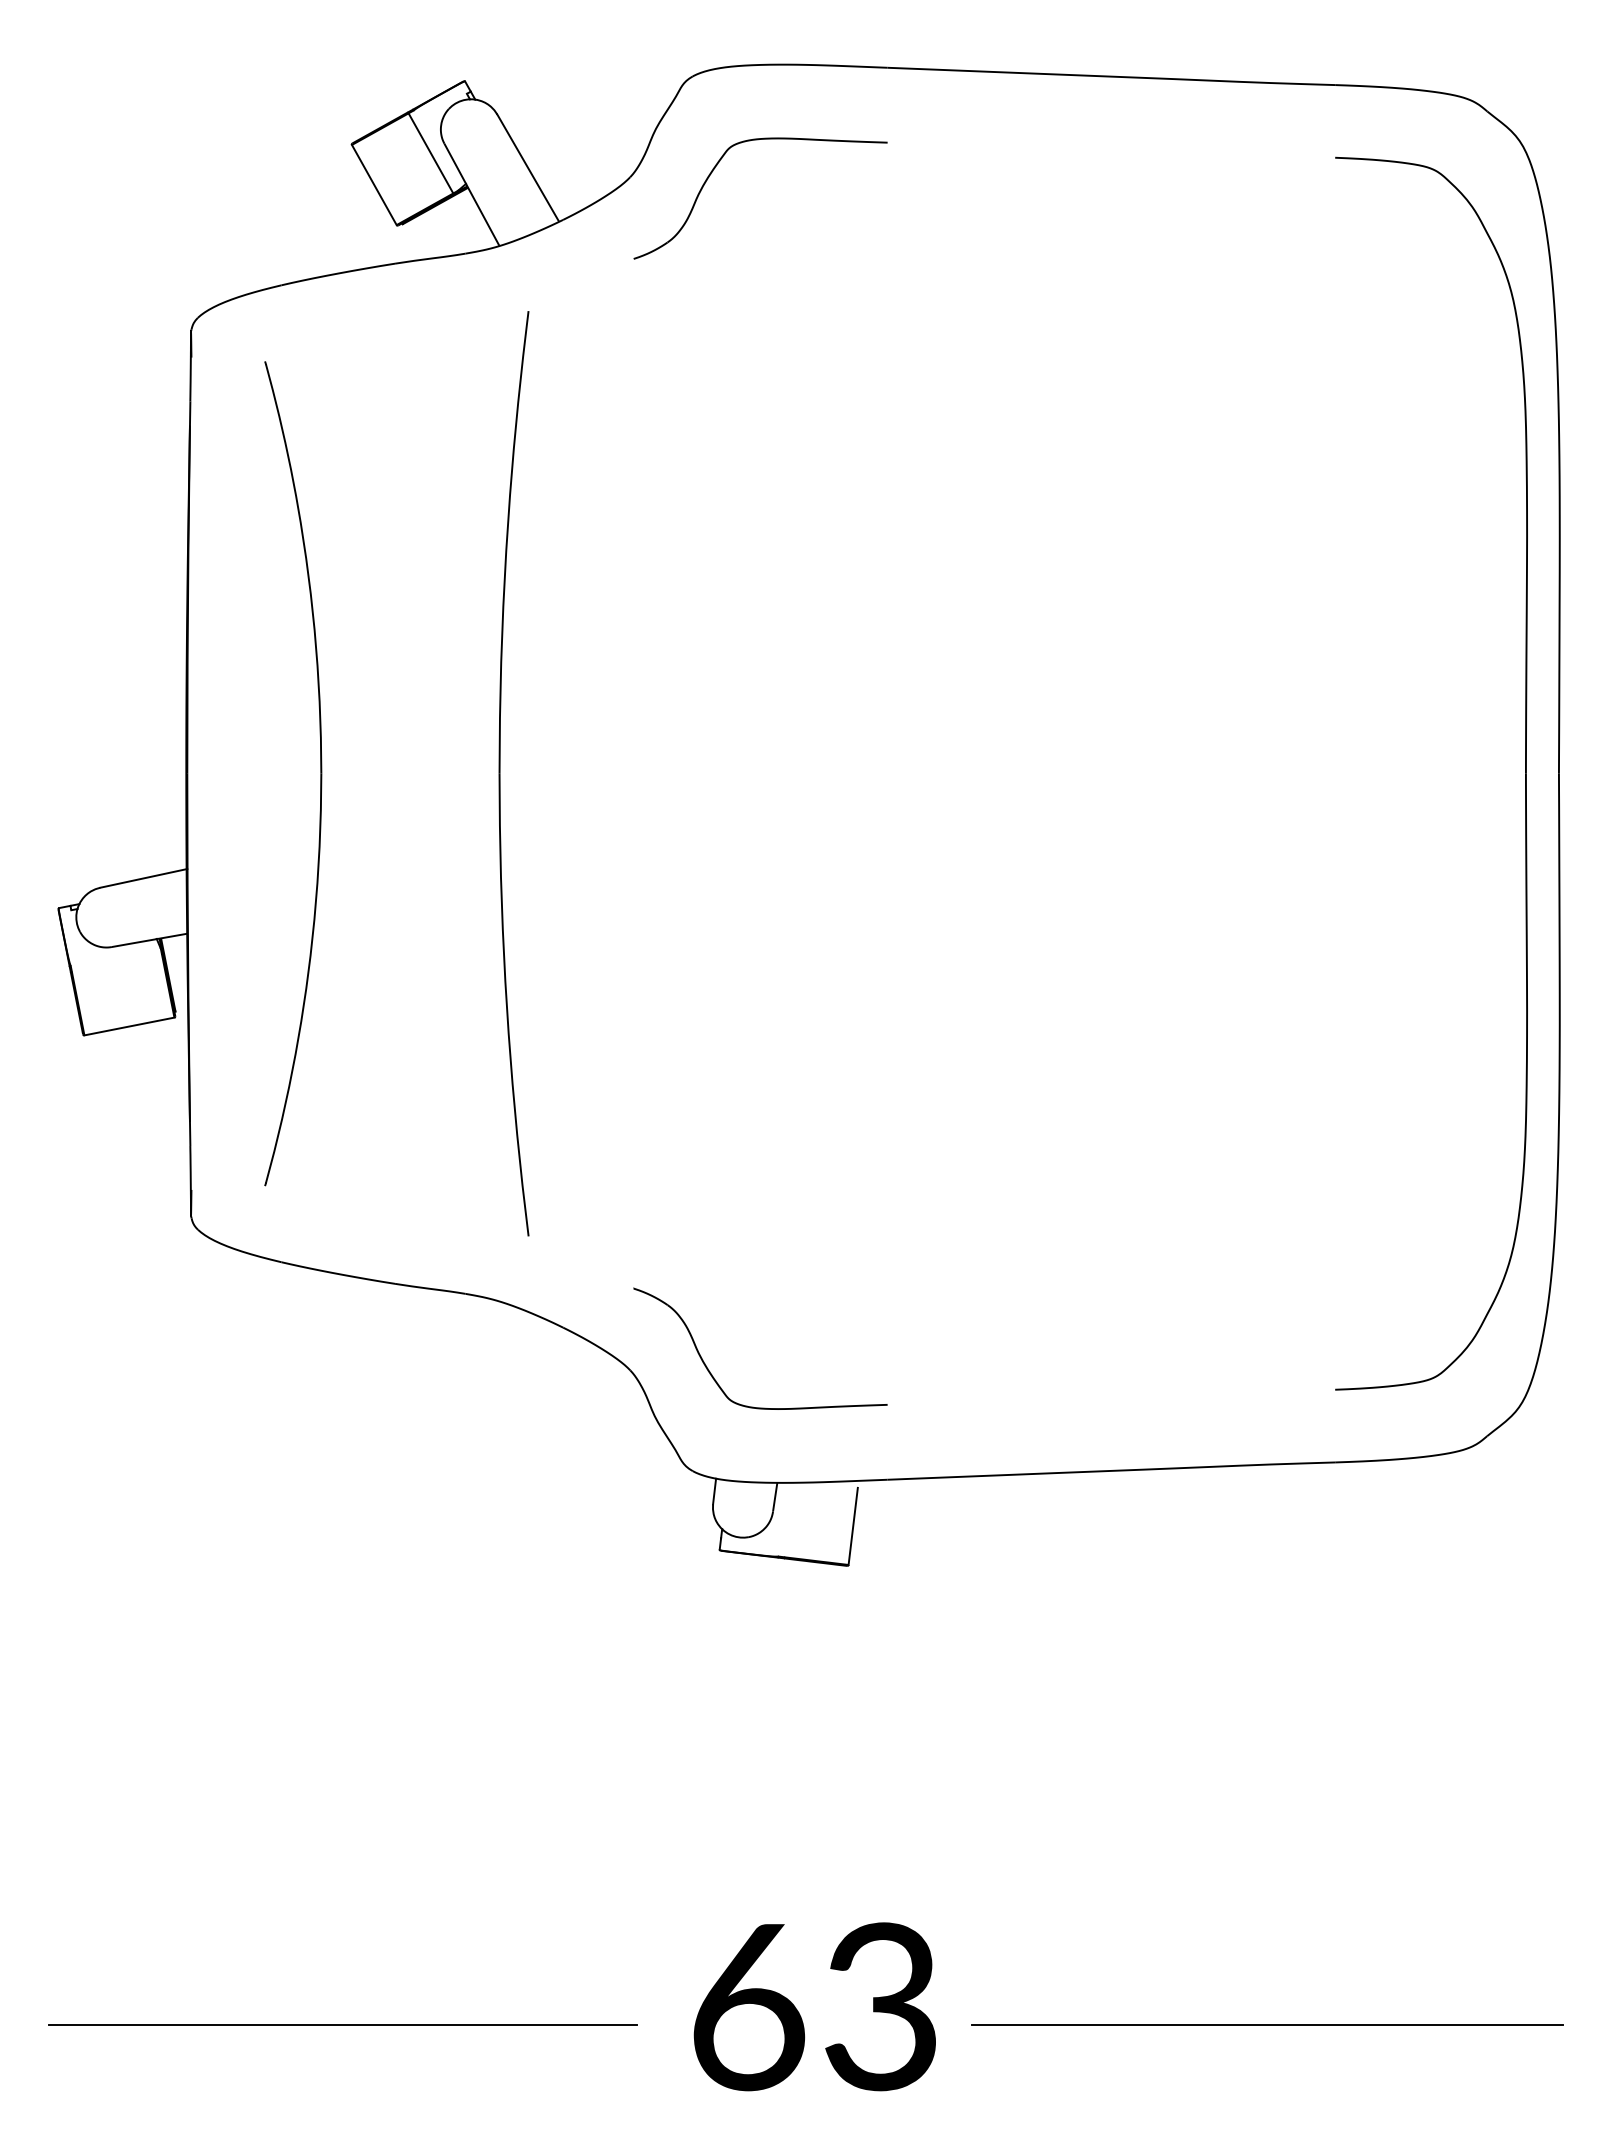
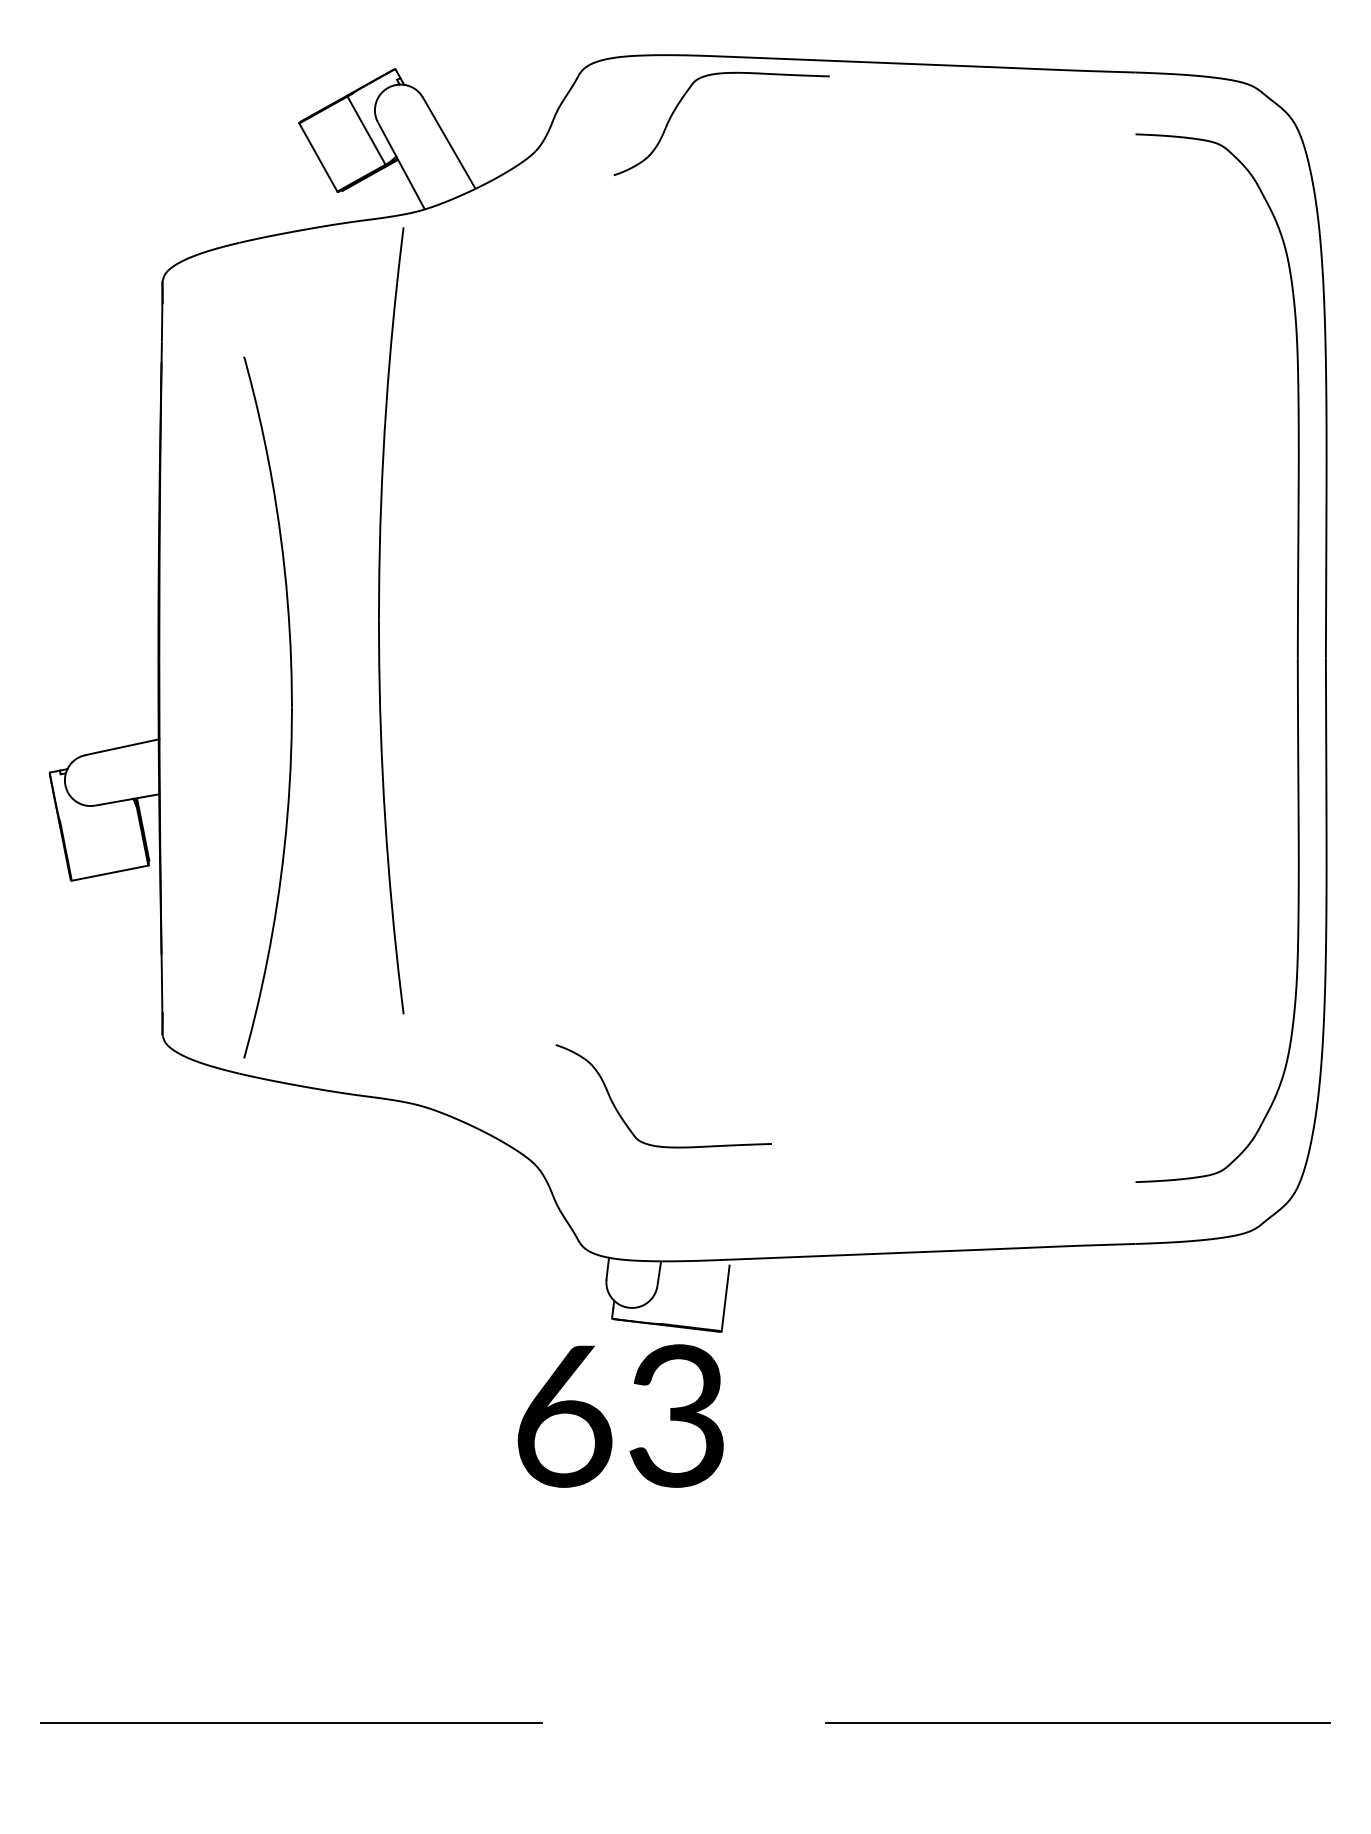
part: (715, 168) -> (683, 98), moved
part: (320, 773) -> (291, 707), moved
part: (500, 773) -> (379, 620), moved
part: (714, 1377) -> (624, 1120), moved
text: (814, 2006) -> (620, 1415), moved

